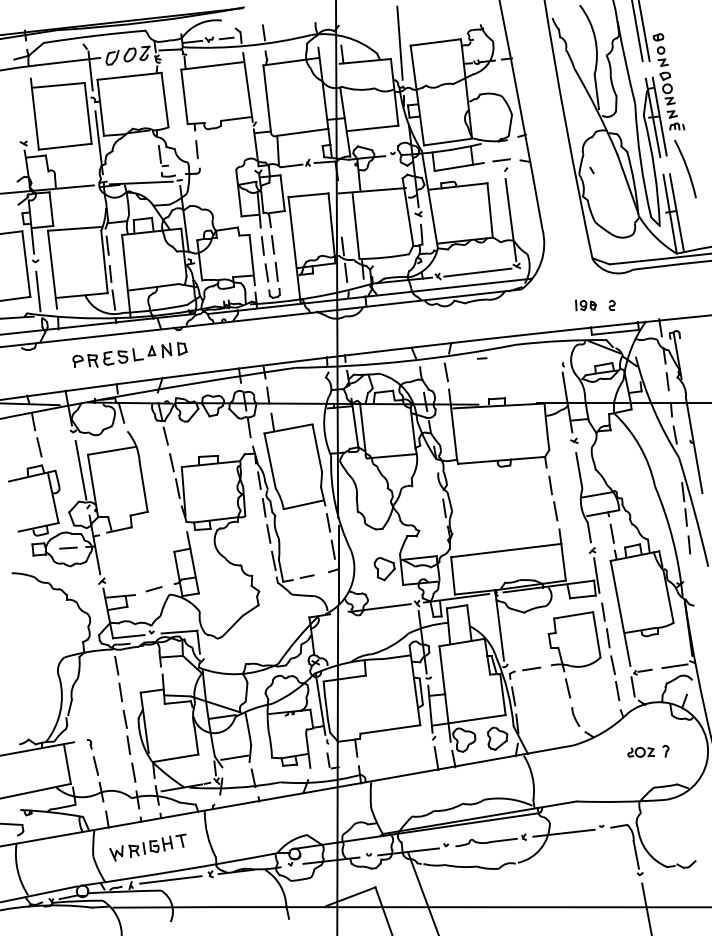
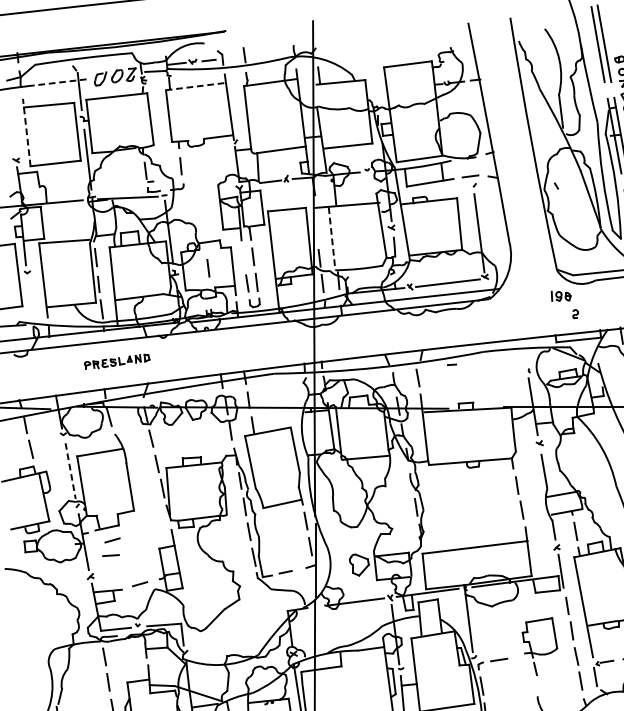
line: (399, 42) -> (373, 64), removed
line: (68, 61) -> (58, 82), solid -> dashed
line: (211, 65) -> (194, 86), solid -> dashed
line: (34, 114) -> (26, 132), solid -> dashed
line: (356, 226) -> (332, 239), solid -> dashed
line: (262, 245) -> (208, 267), moved
line: (38, 291) -> (30, 301), removed
part: (585, 305) -> (560, 296), moved
part: (129, 354) -> (116, 361), size x0.6
line: (81, 470) -> (71, 471), solid -> dashed
line: (124, 543) -> (111, 540), added
line: (68, 547) -> (111, 554), moved
part: (574, 654) -> (539, 646), size x0.7

